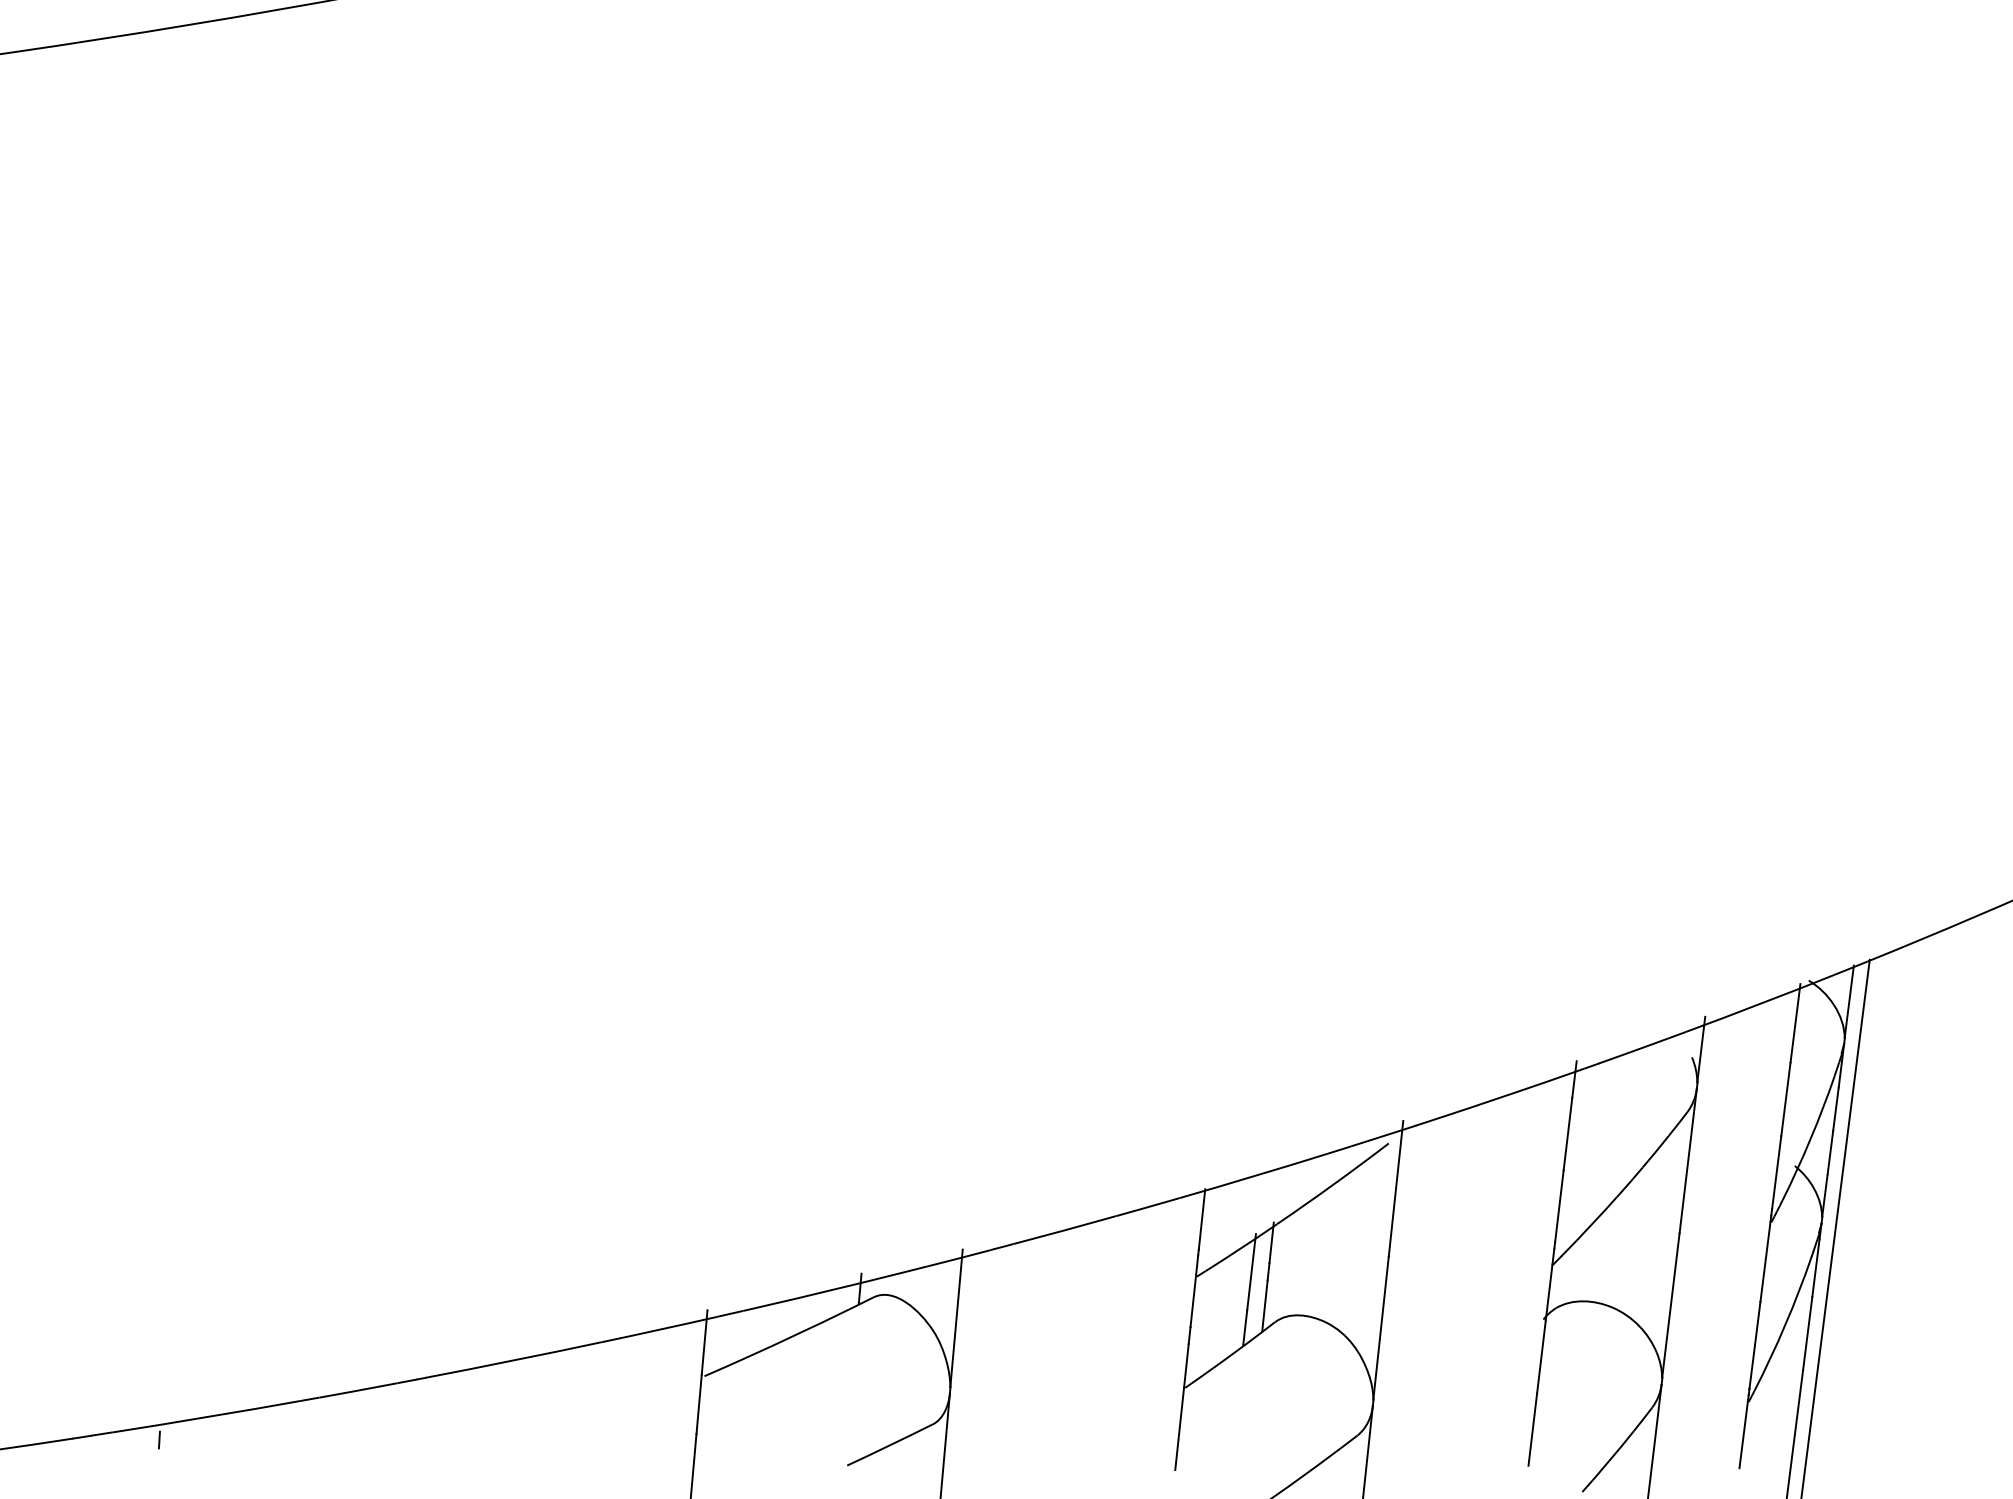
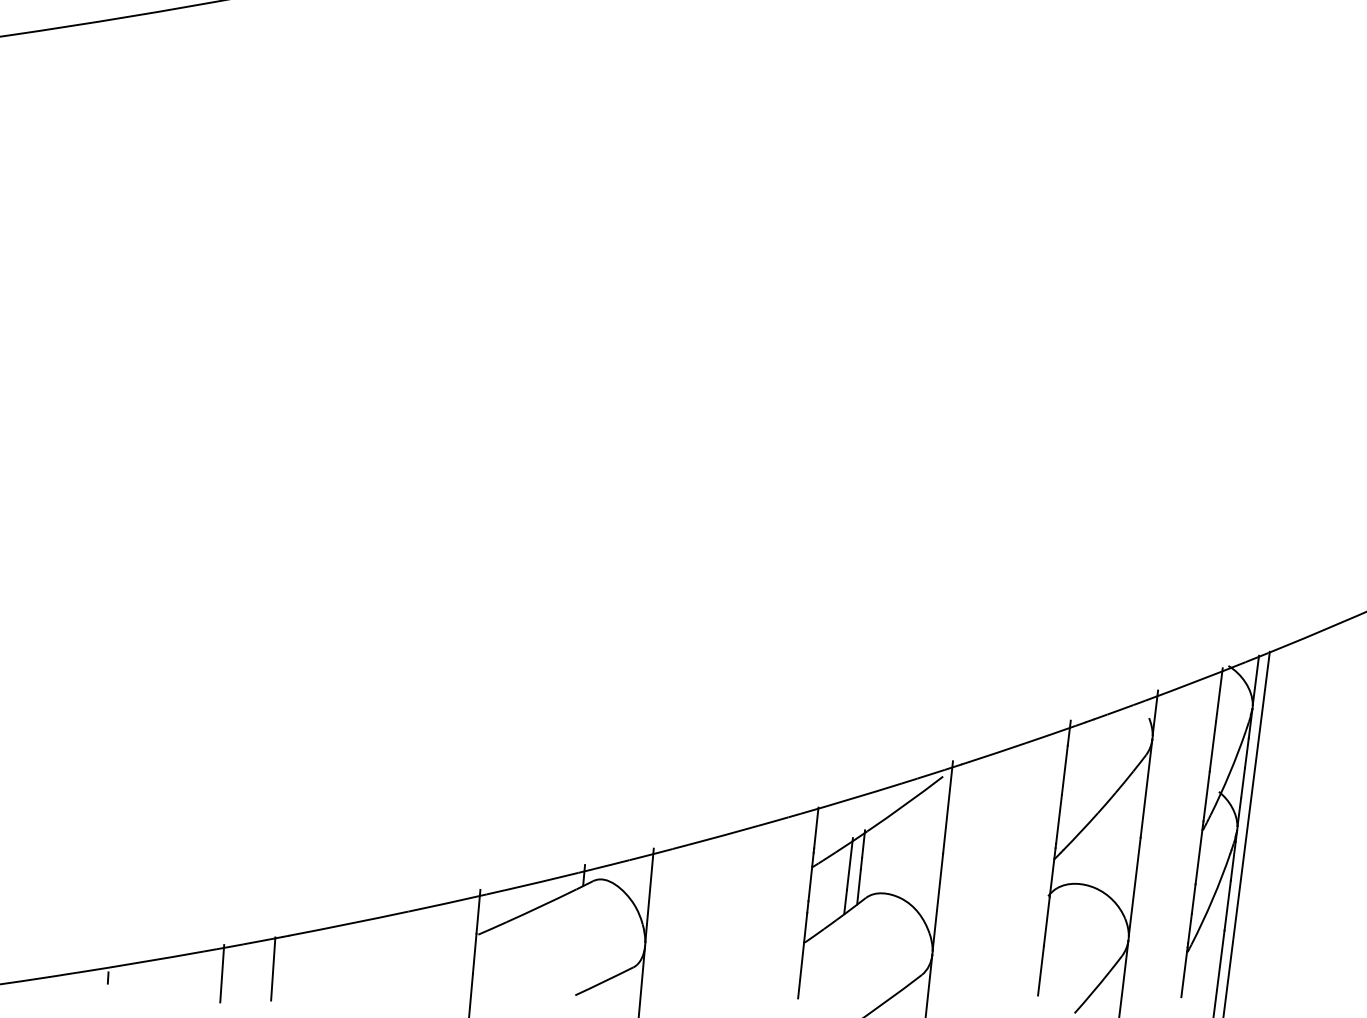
line: (402, 1426) -> (273, 968), added
line: (327, 1433) -> (222, 973), added

